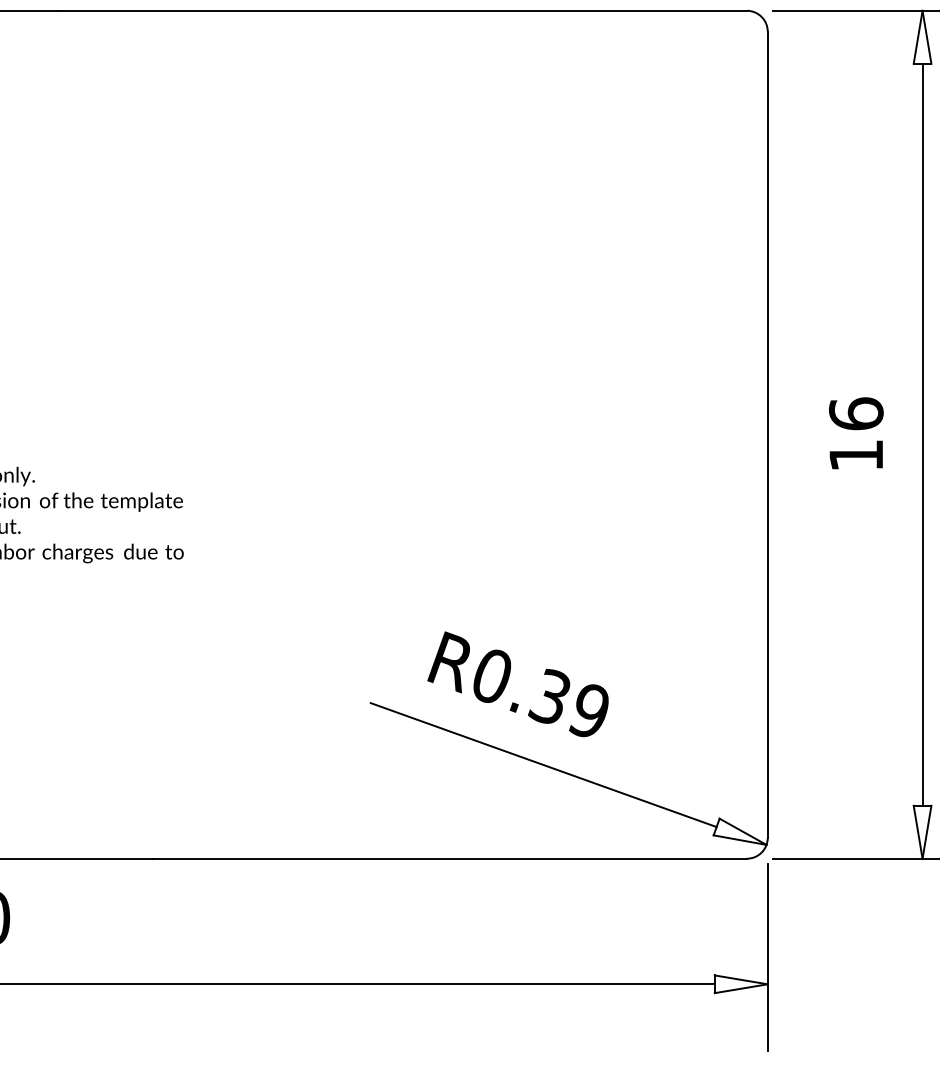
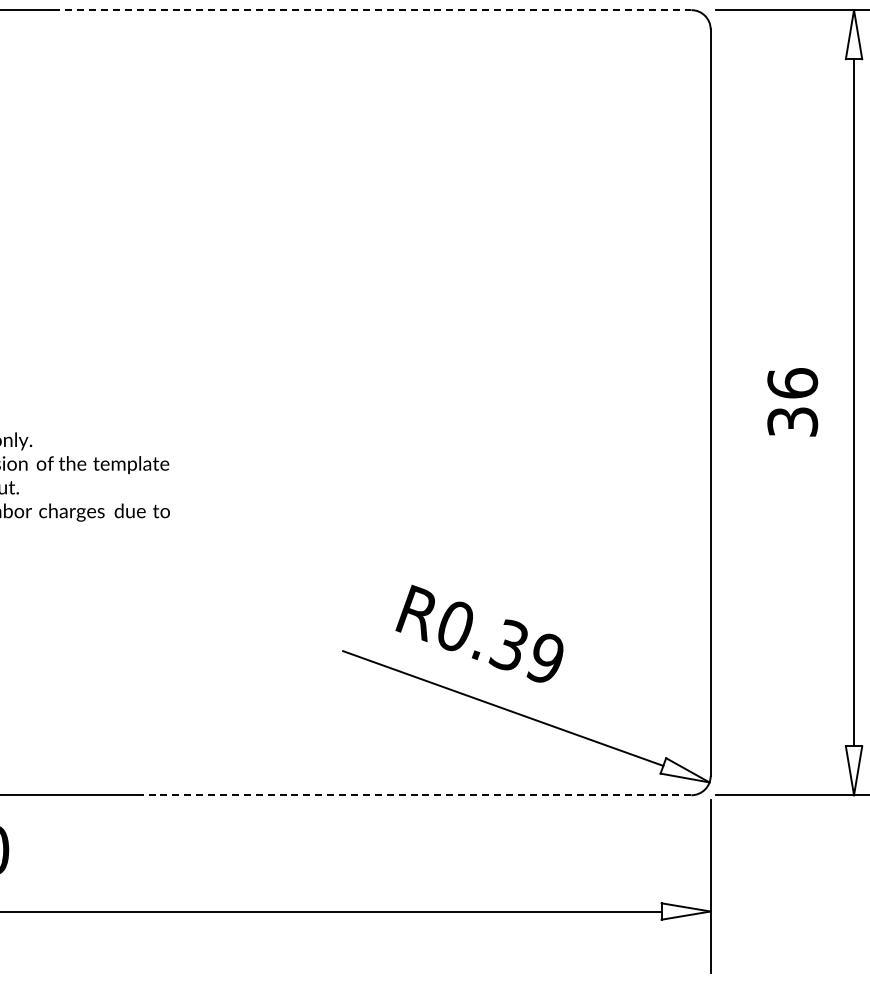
line: (402, 11) -> (372, 10), solid -> dashed
text: (856, 455) -> (792, 421), 16 -> 36
line: (448, 859) -> (415, 795), solid -> dashed

